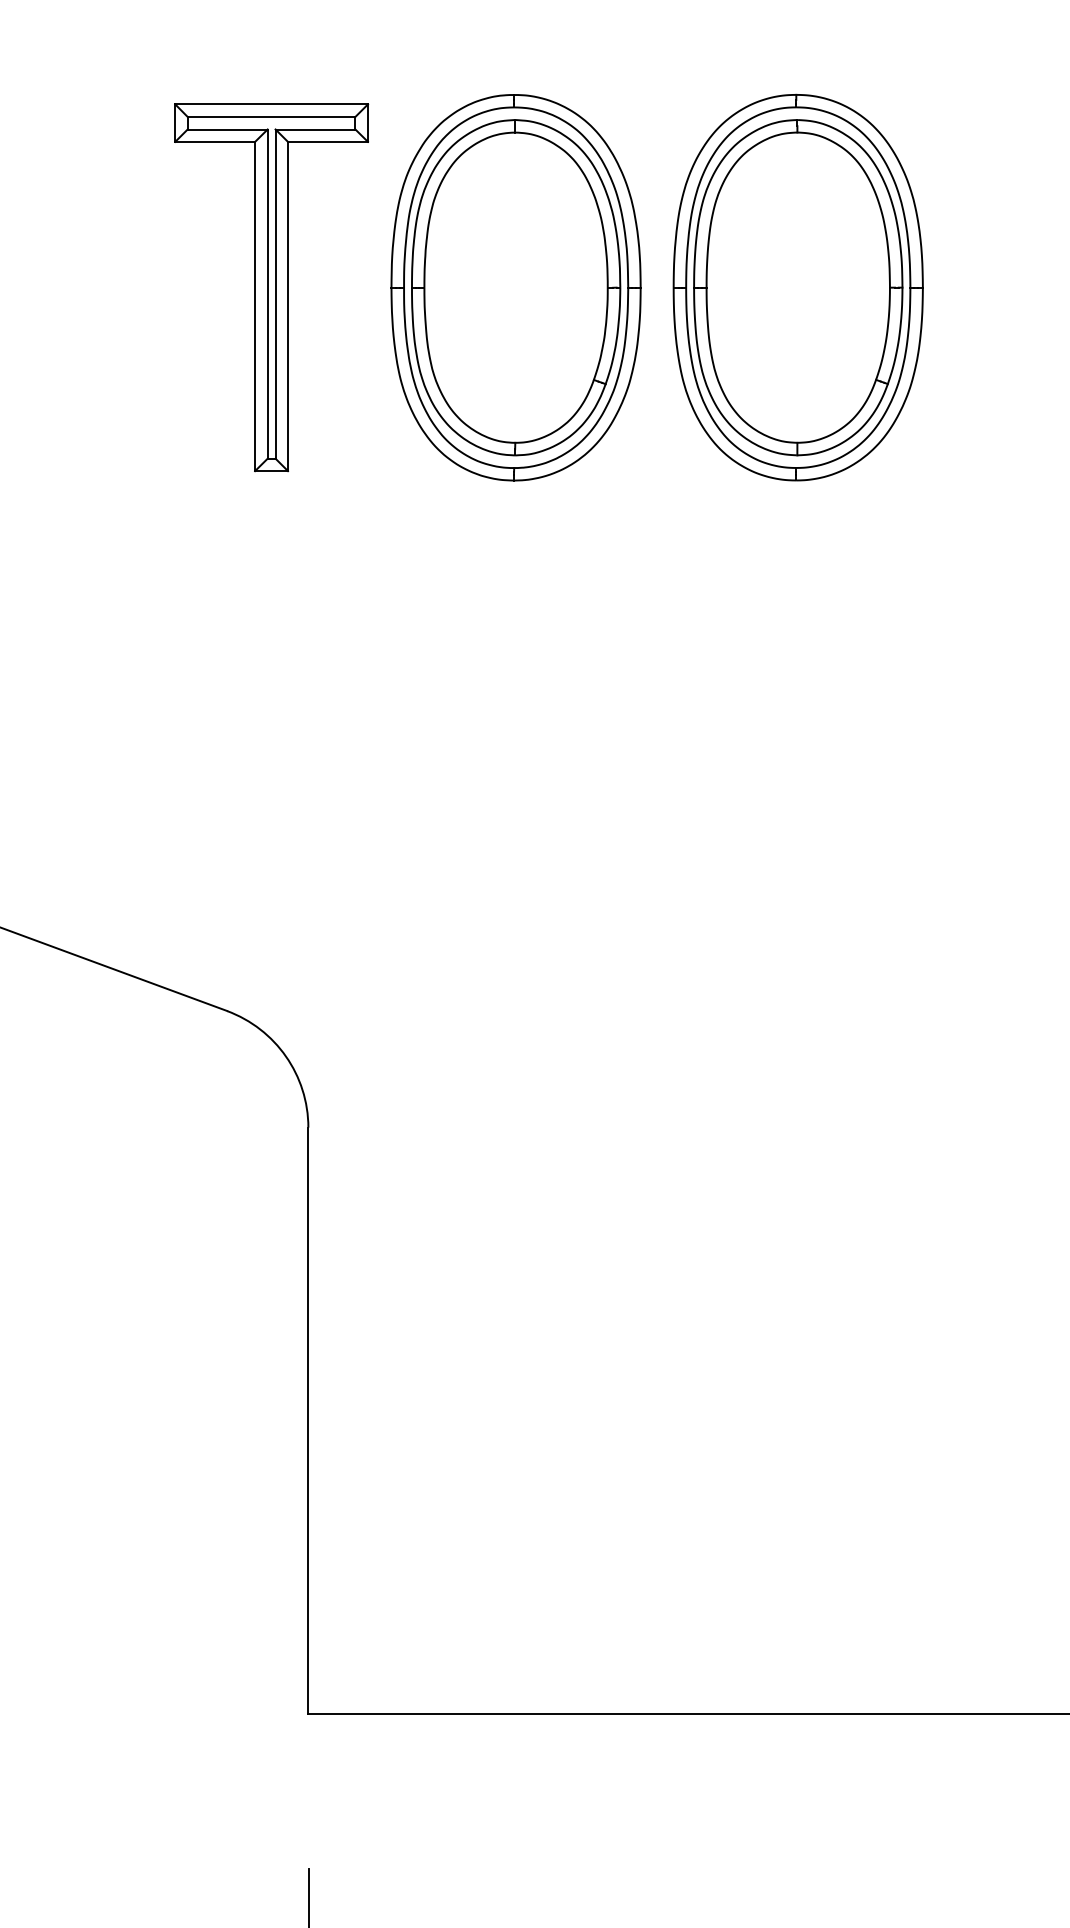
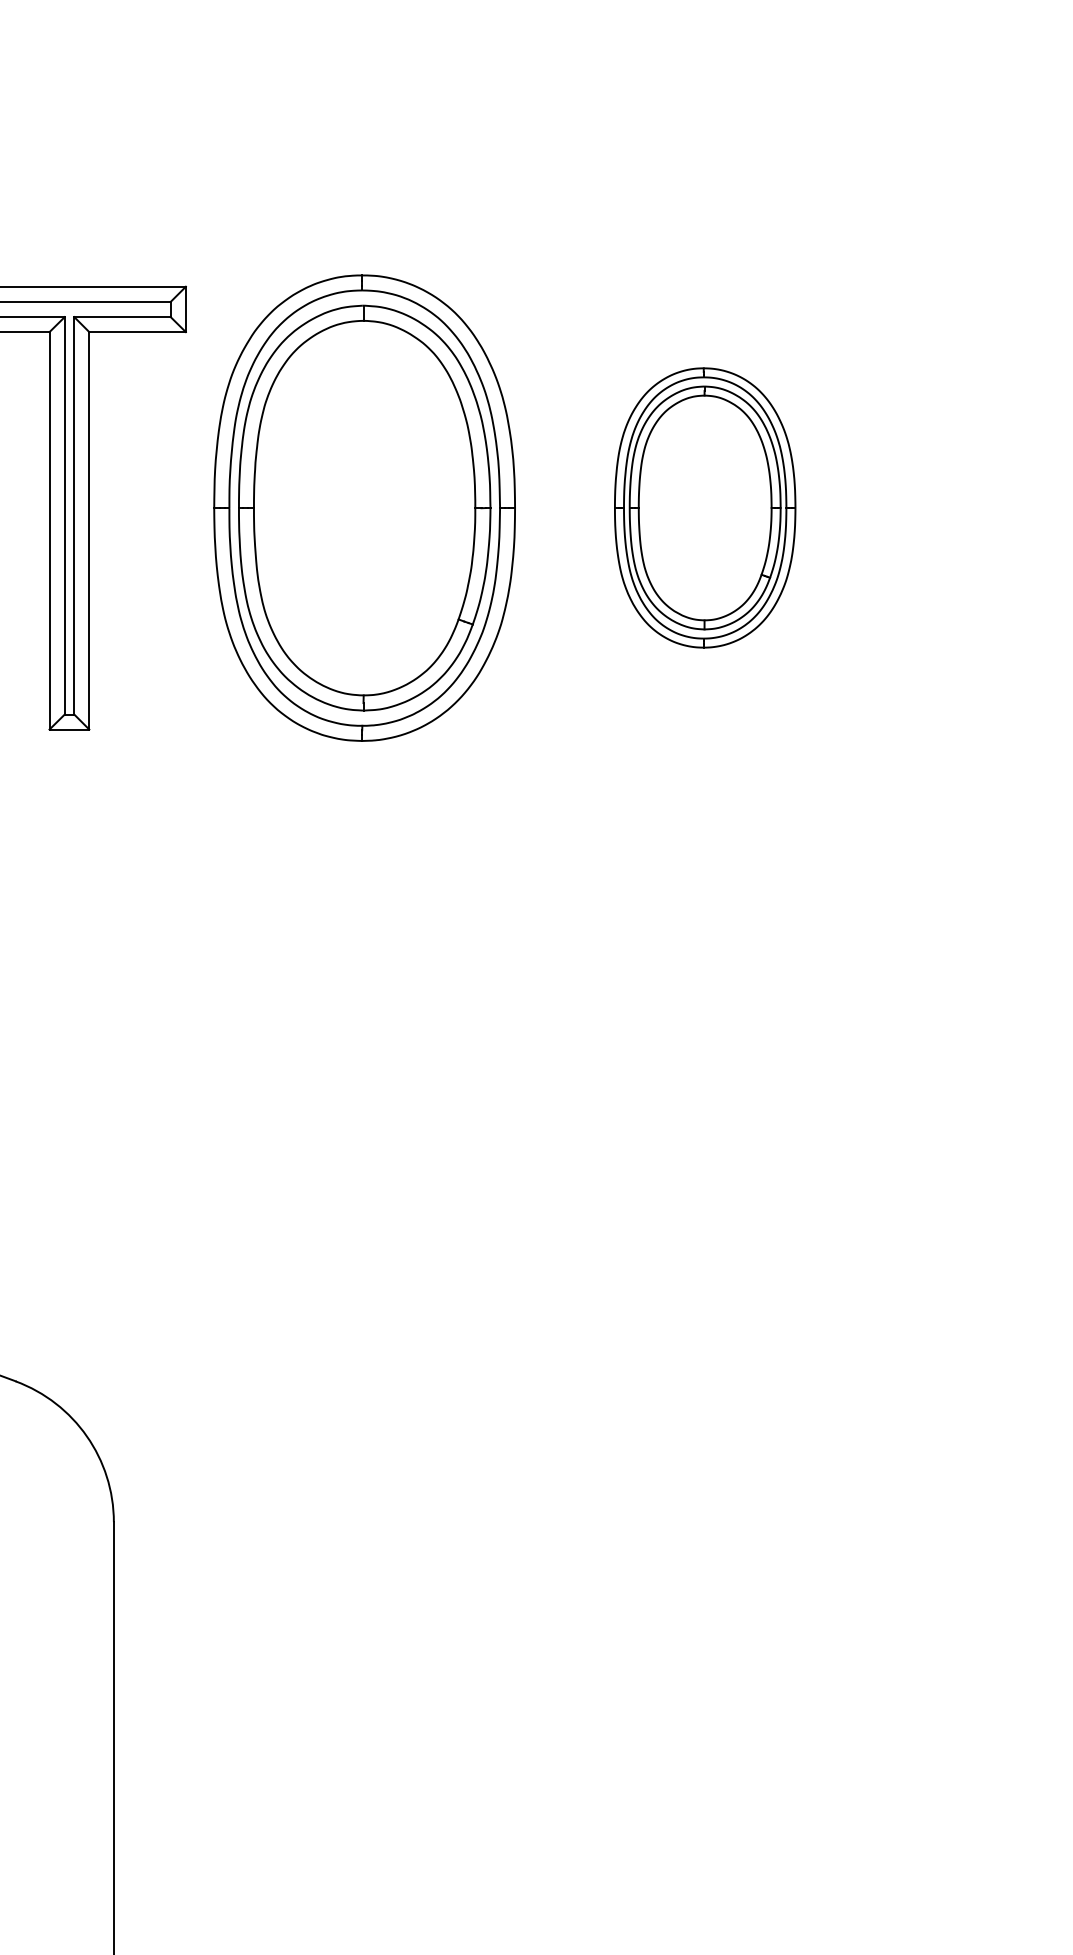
part: (797, 287) -> (704, 507), size x0.6

